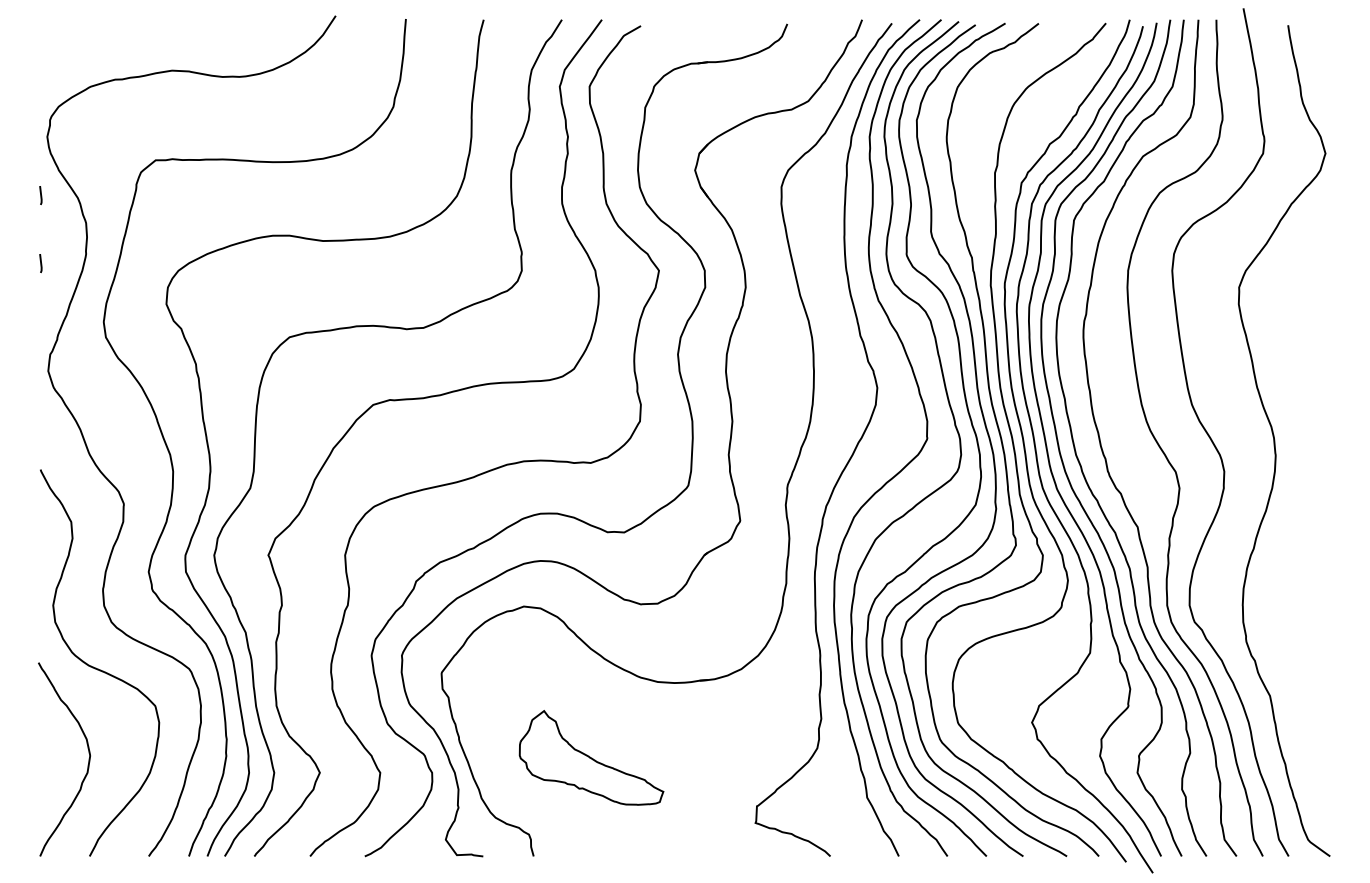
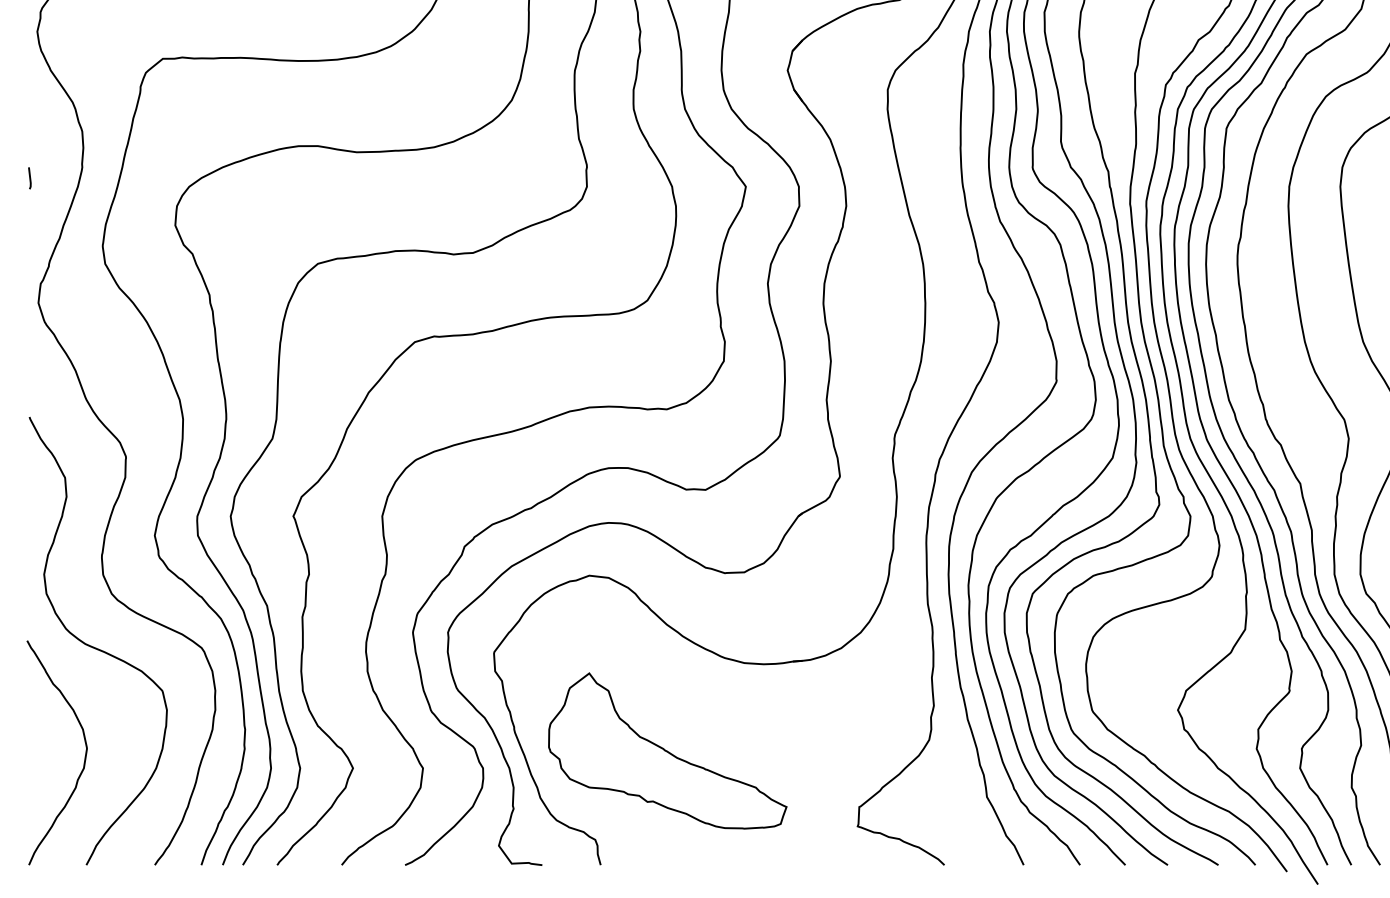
line: (40, 195) -> (29, 99), removed
part: (591, 757) -> (667, 750), size x1.43

